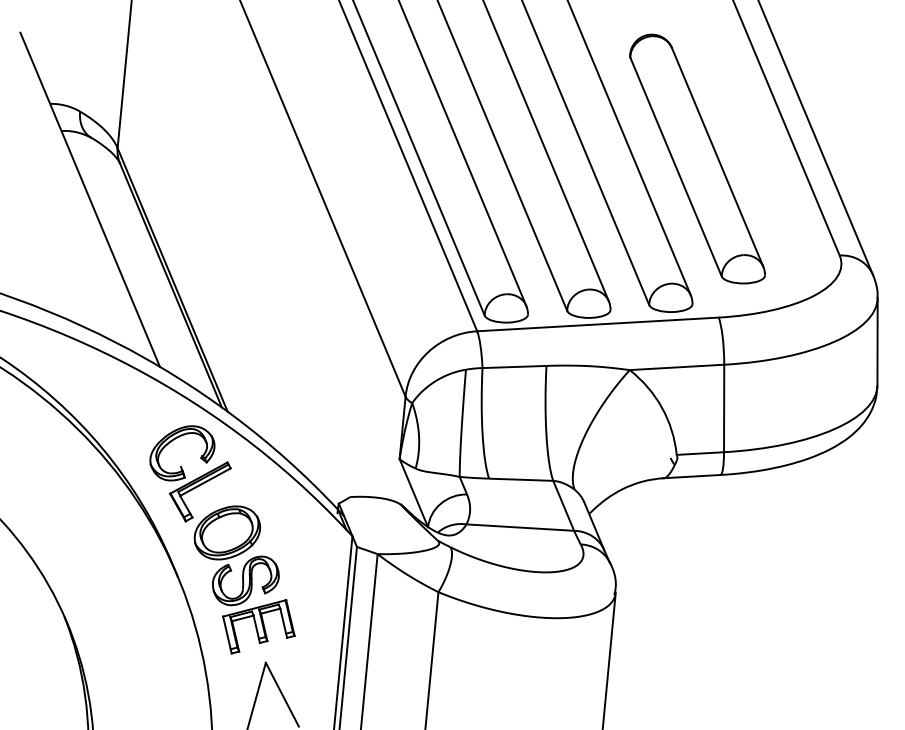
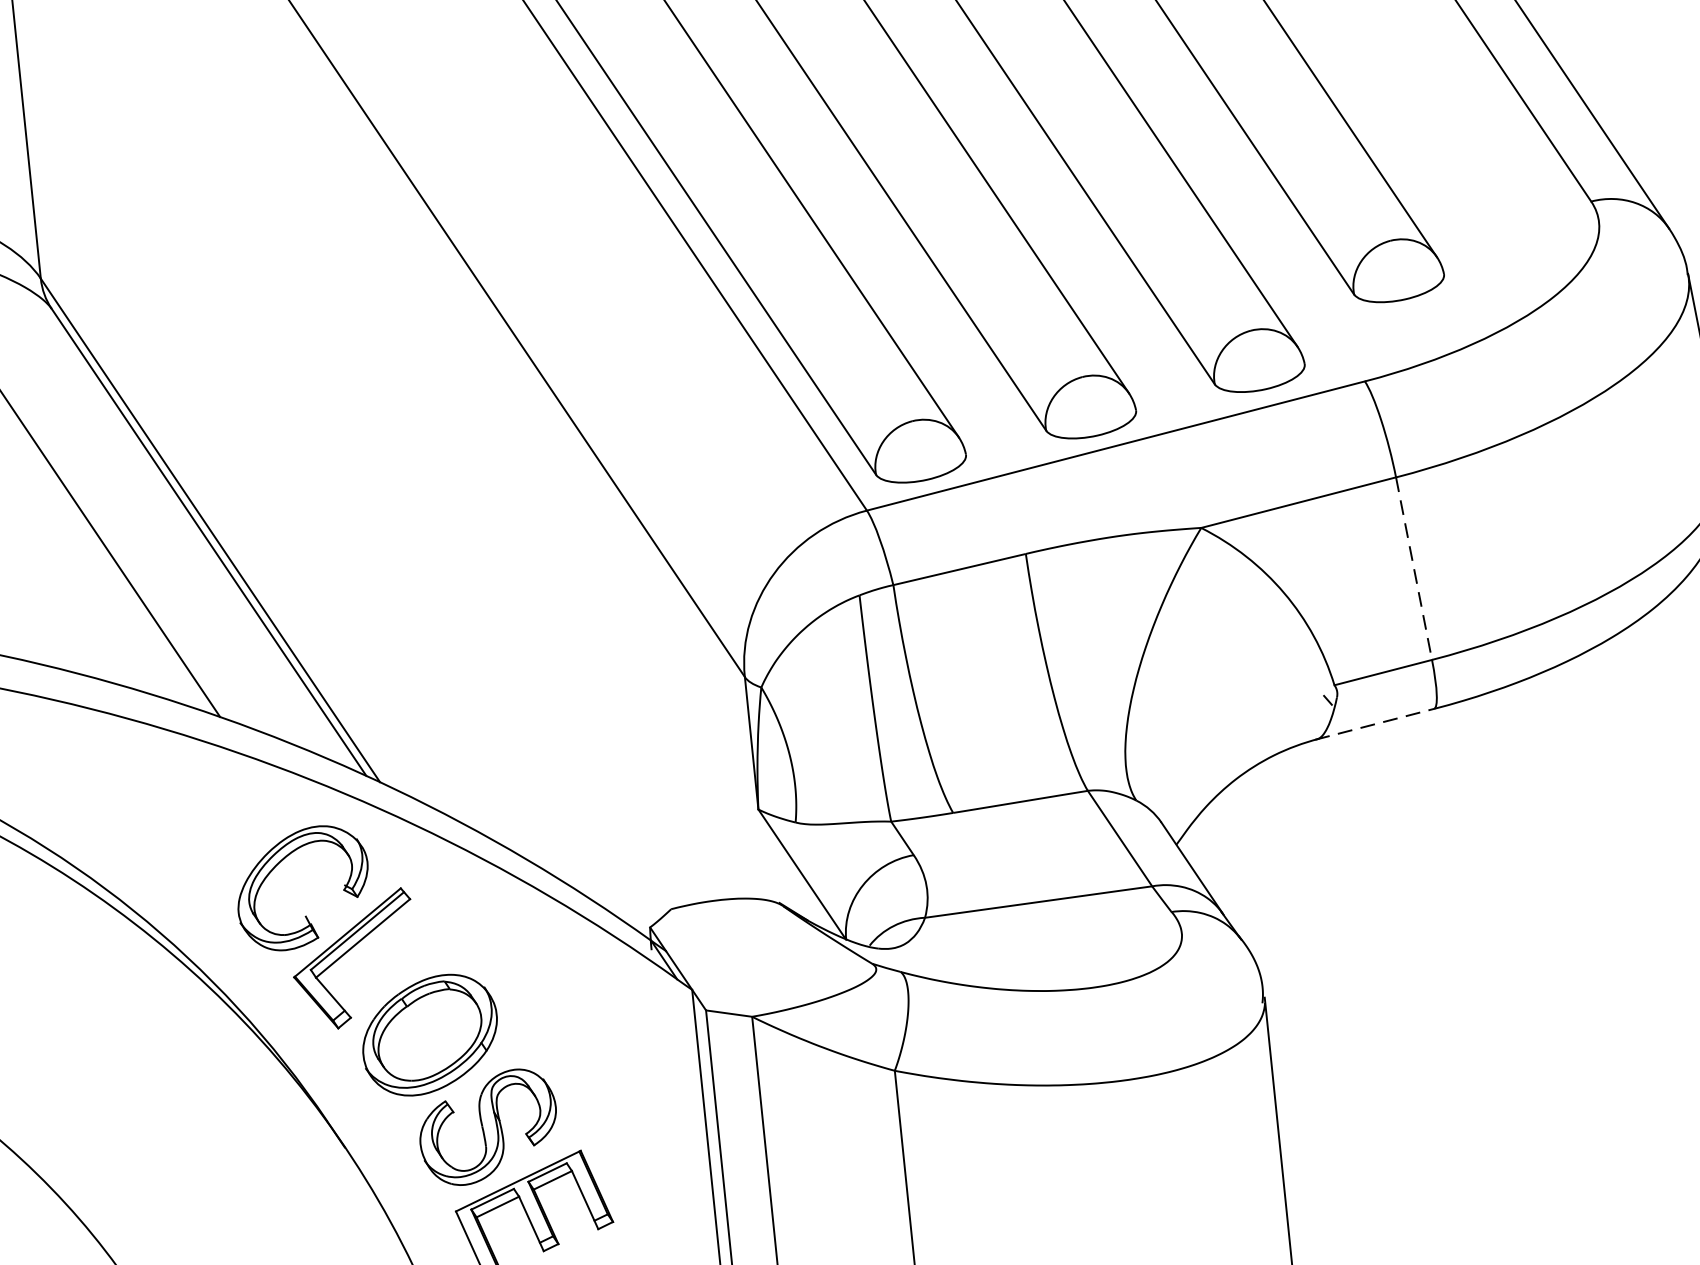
line: (724, 408) -> (1414, 568), solid -> dashed
line: (691, 476) -> (1374, 724), solid -> dashed

